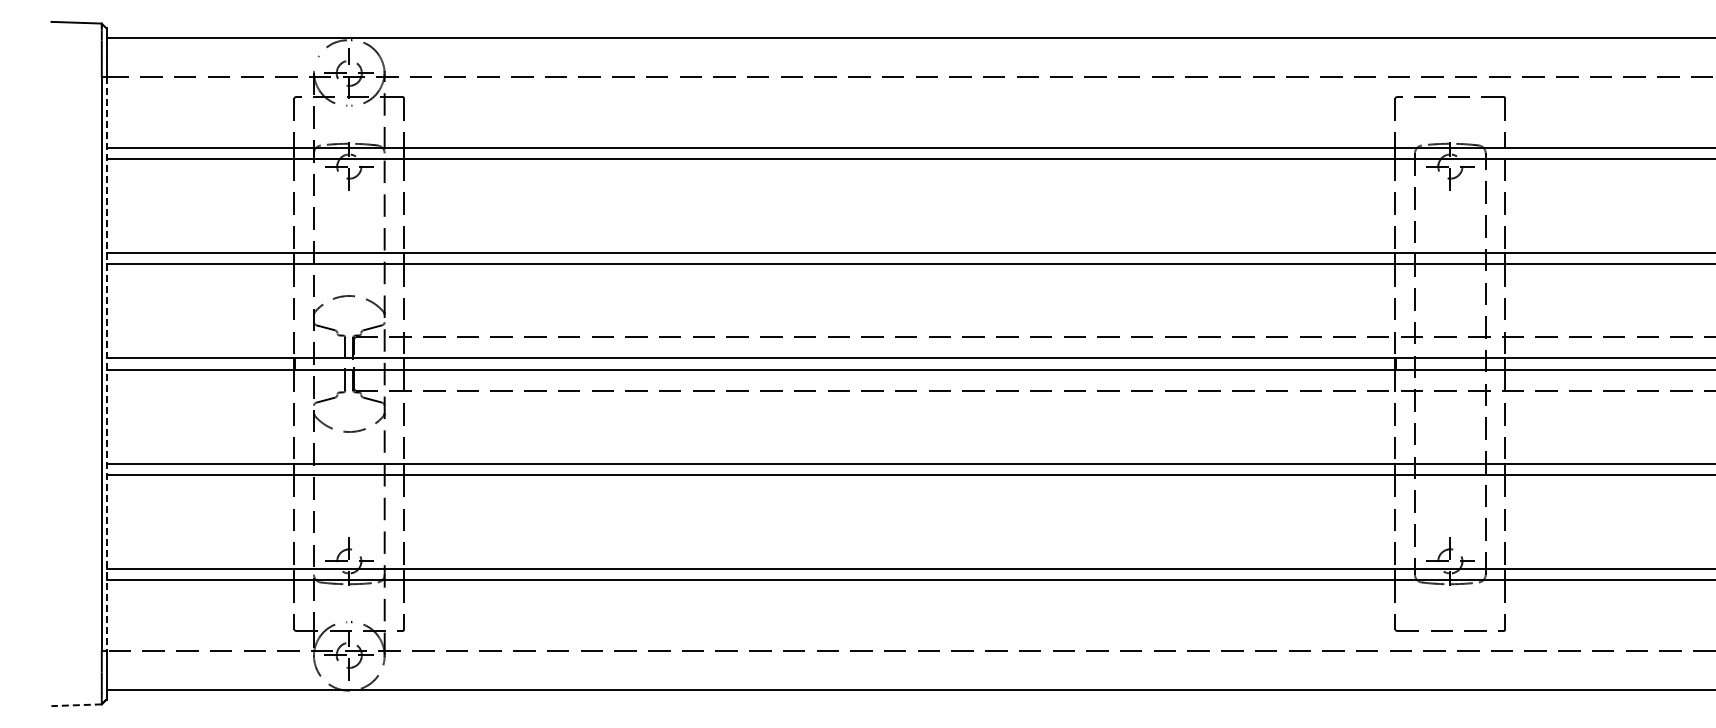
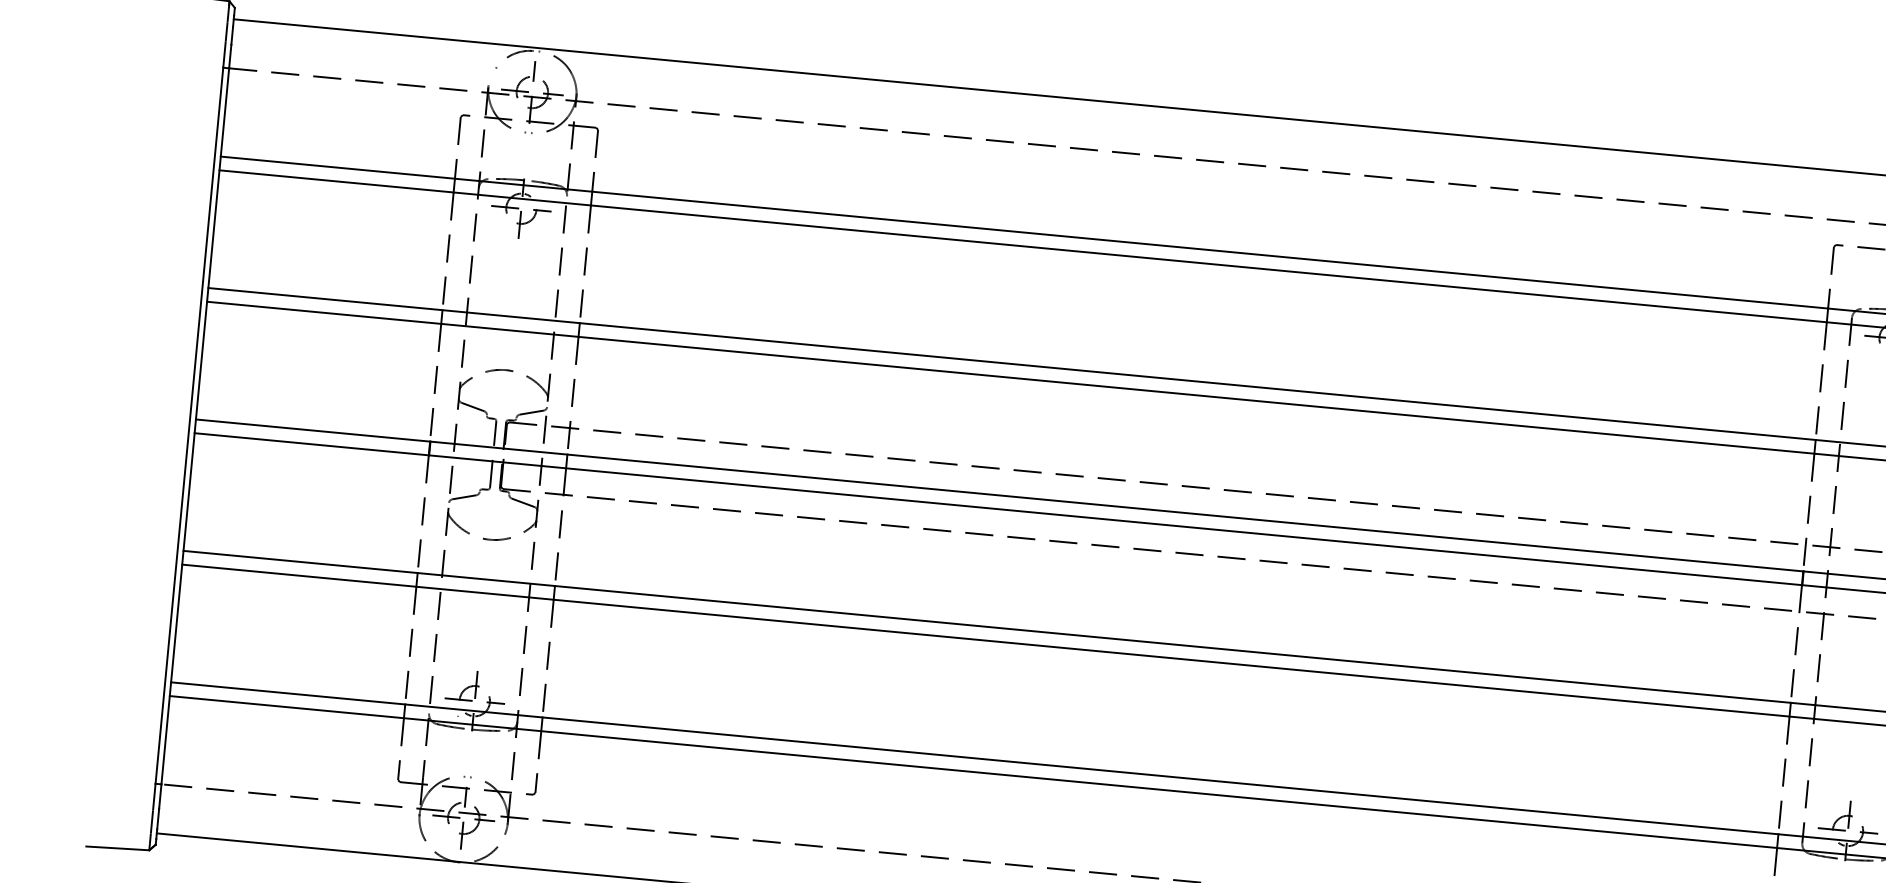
line: (106, 364) -> (195, 426), dashed -> solid
line: (76, 705) -> (117, 848), dashed -> solid

